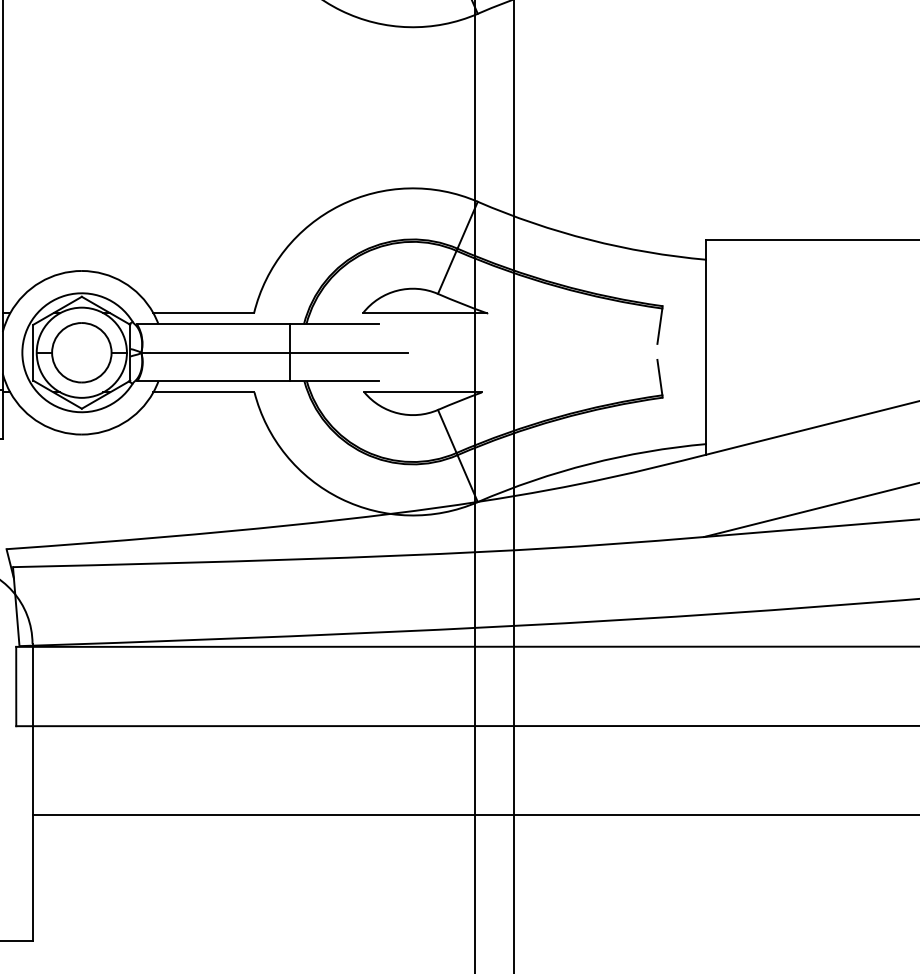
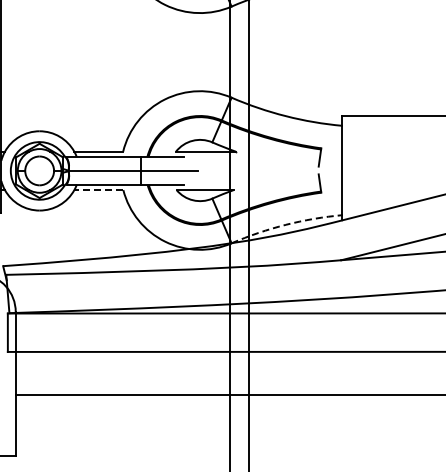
line: (203, 393) -> (98, 190), solid -> dashed
arc: (588, 463) -> (285, 224), solid -> dashed

